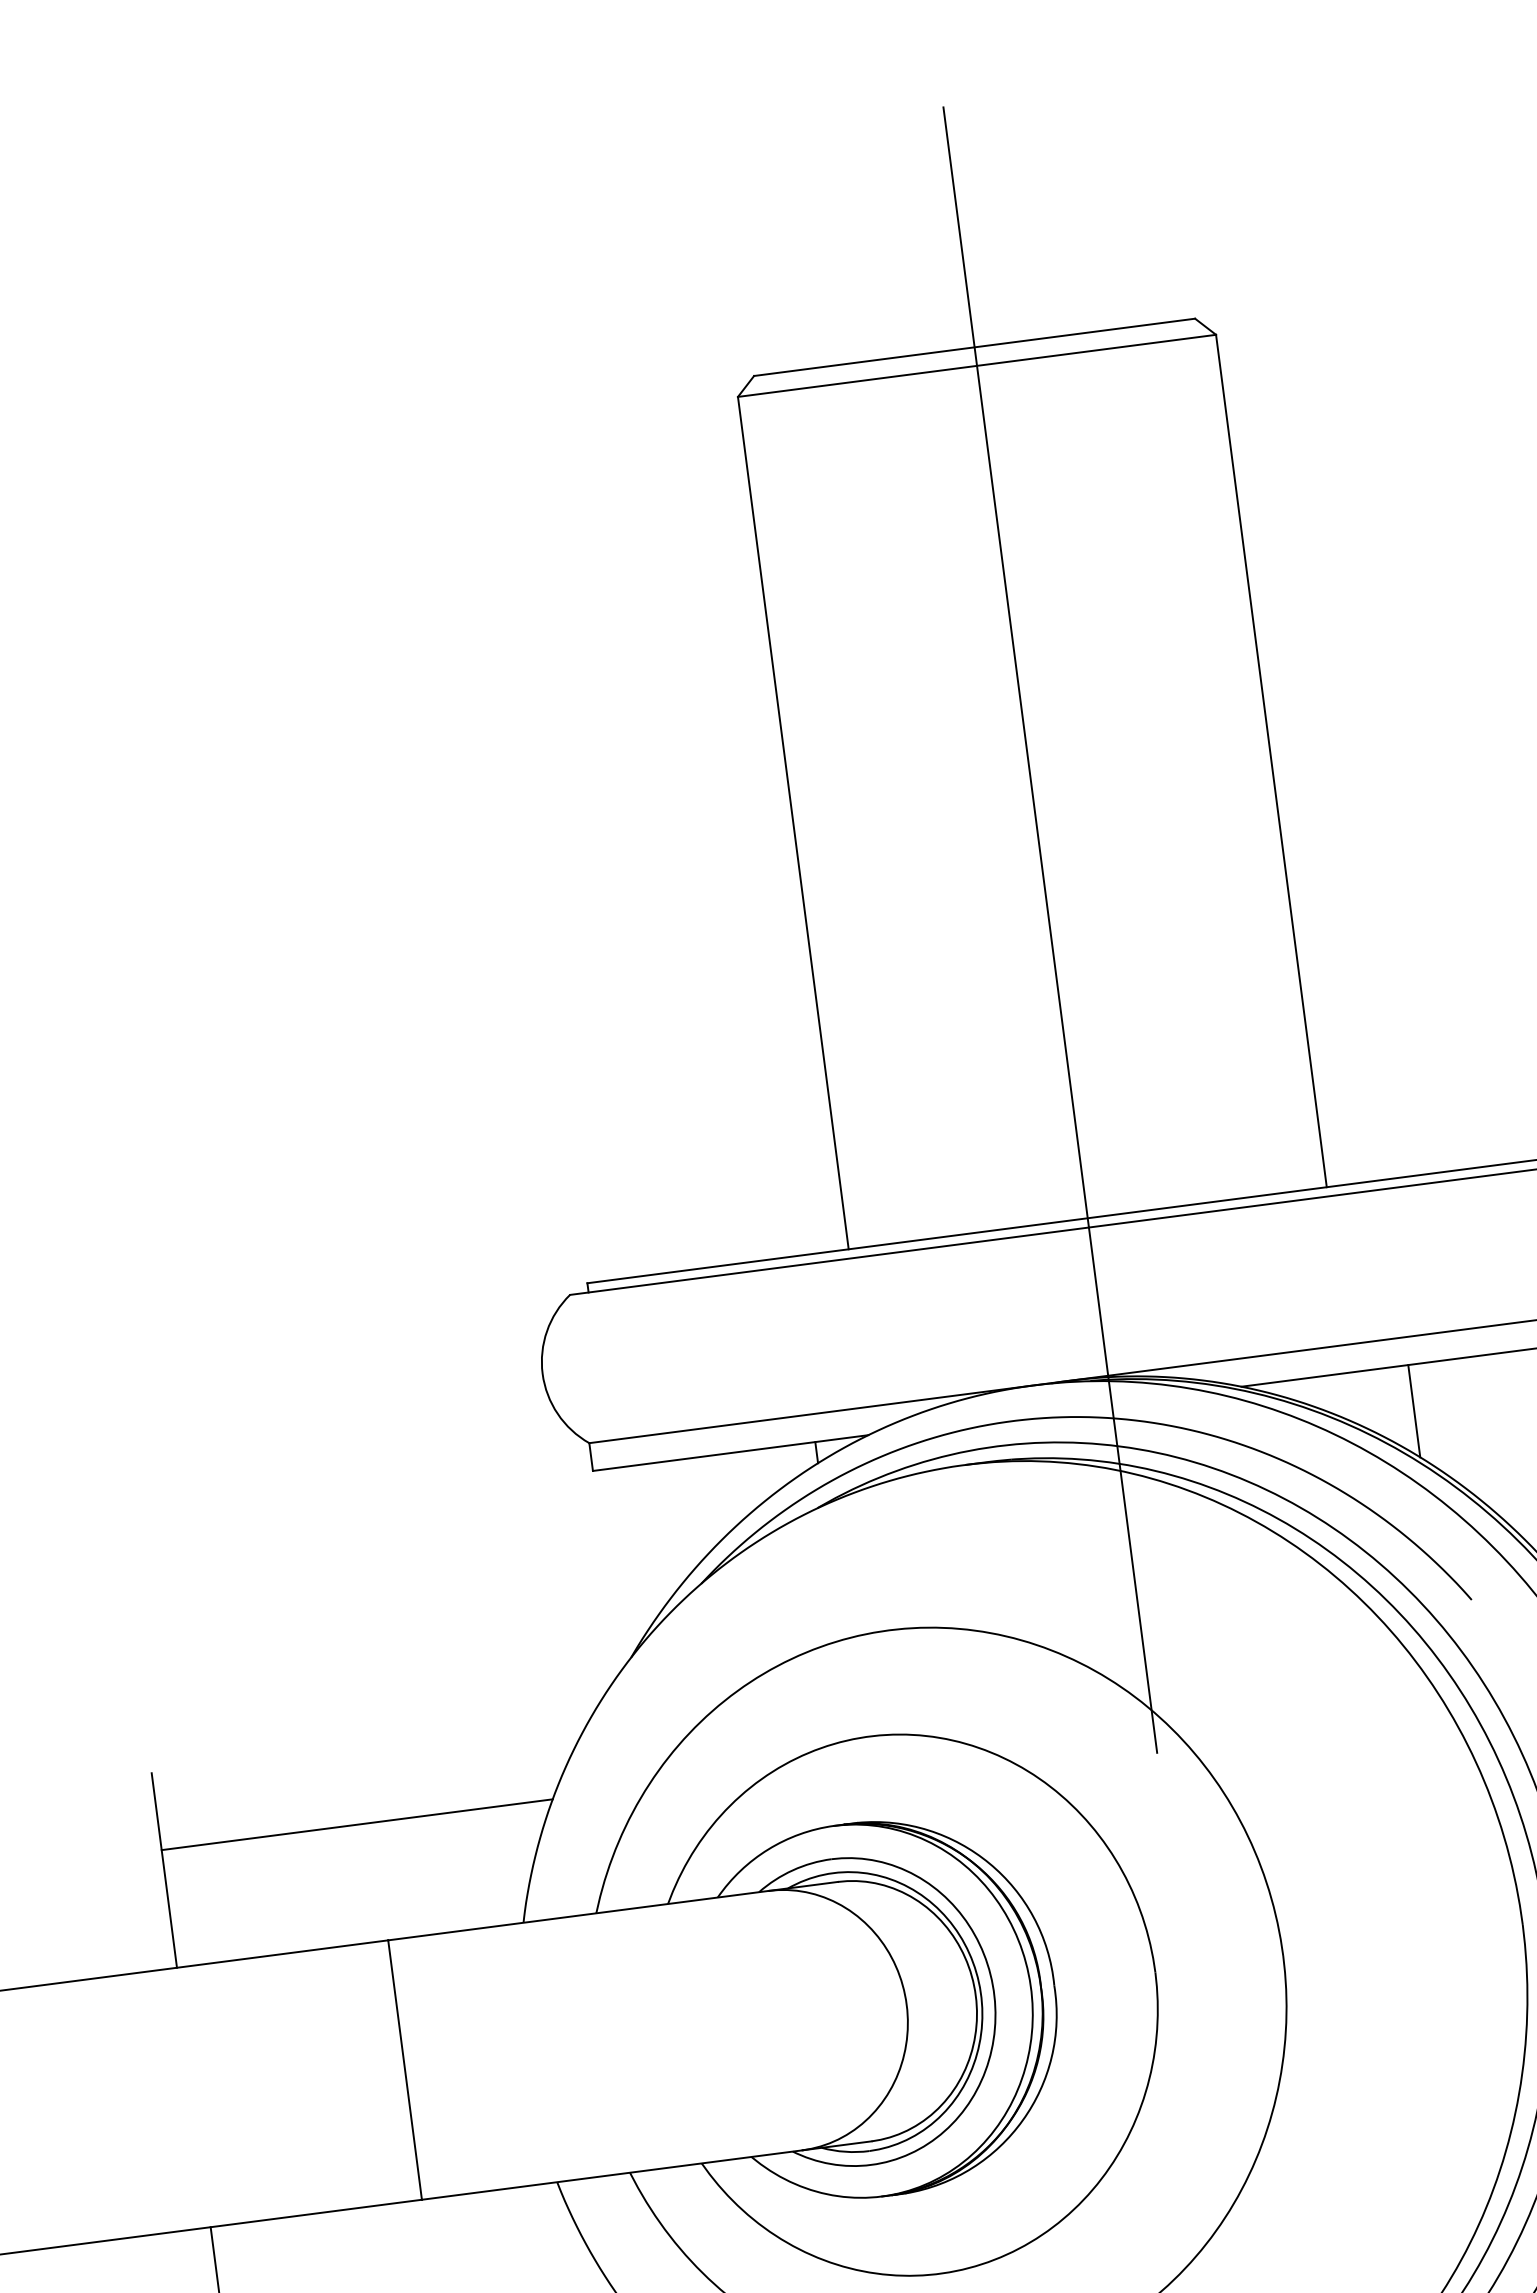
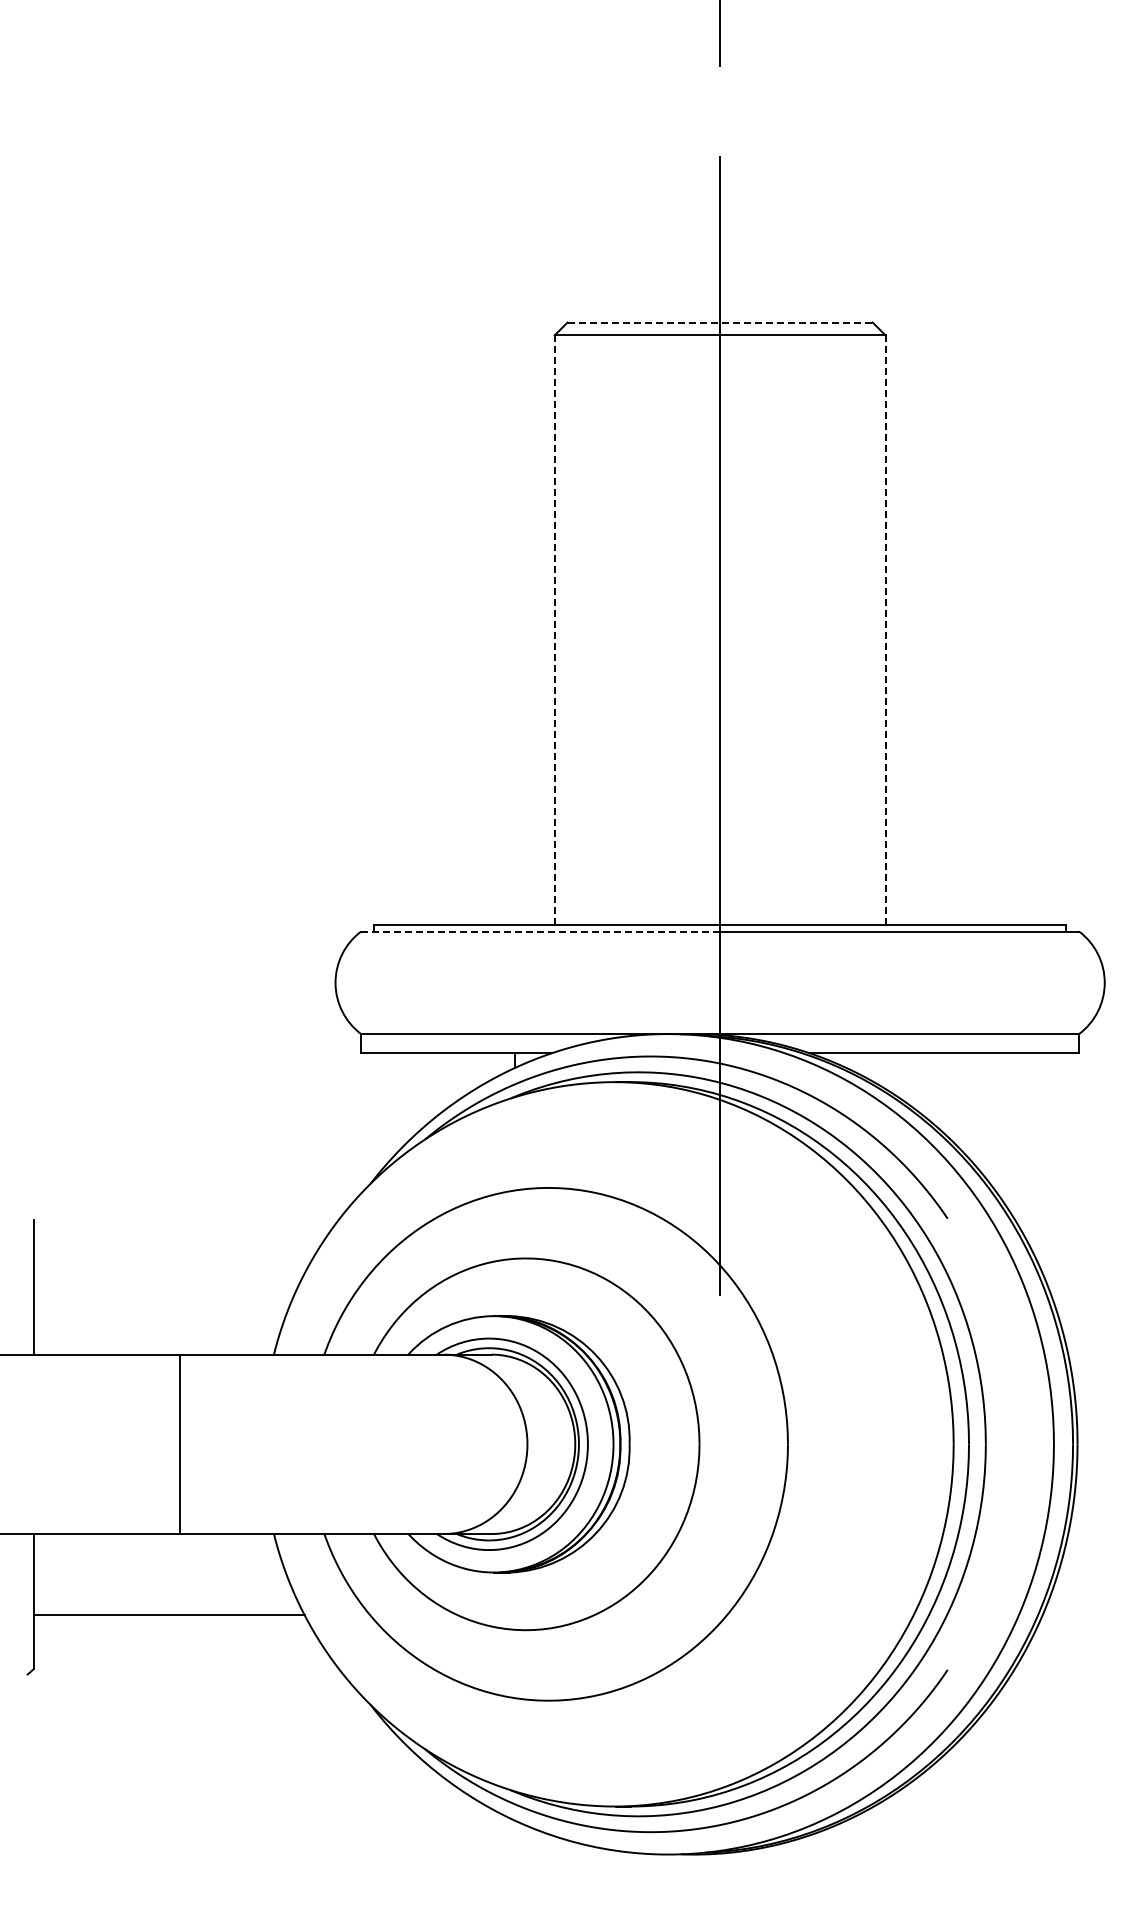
line: (975, 347) -> (720, 322), solid -> dashed
line: (1271, 761) -> (885, 630), solid -> dashed
line: (793, 823) -> (554, 630), solid -> dashed
line: (829, 1261) -> (540, 931), solid -> dashed
line: (1414, 1411) -> (925, 1085), removed
line: (357, 1825) -> (169, 1273), removed

